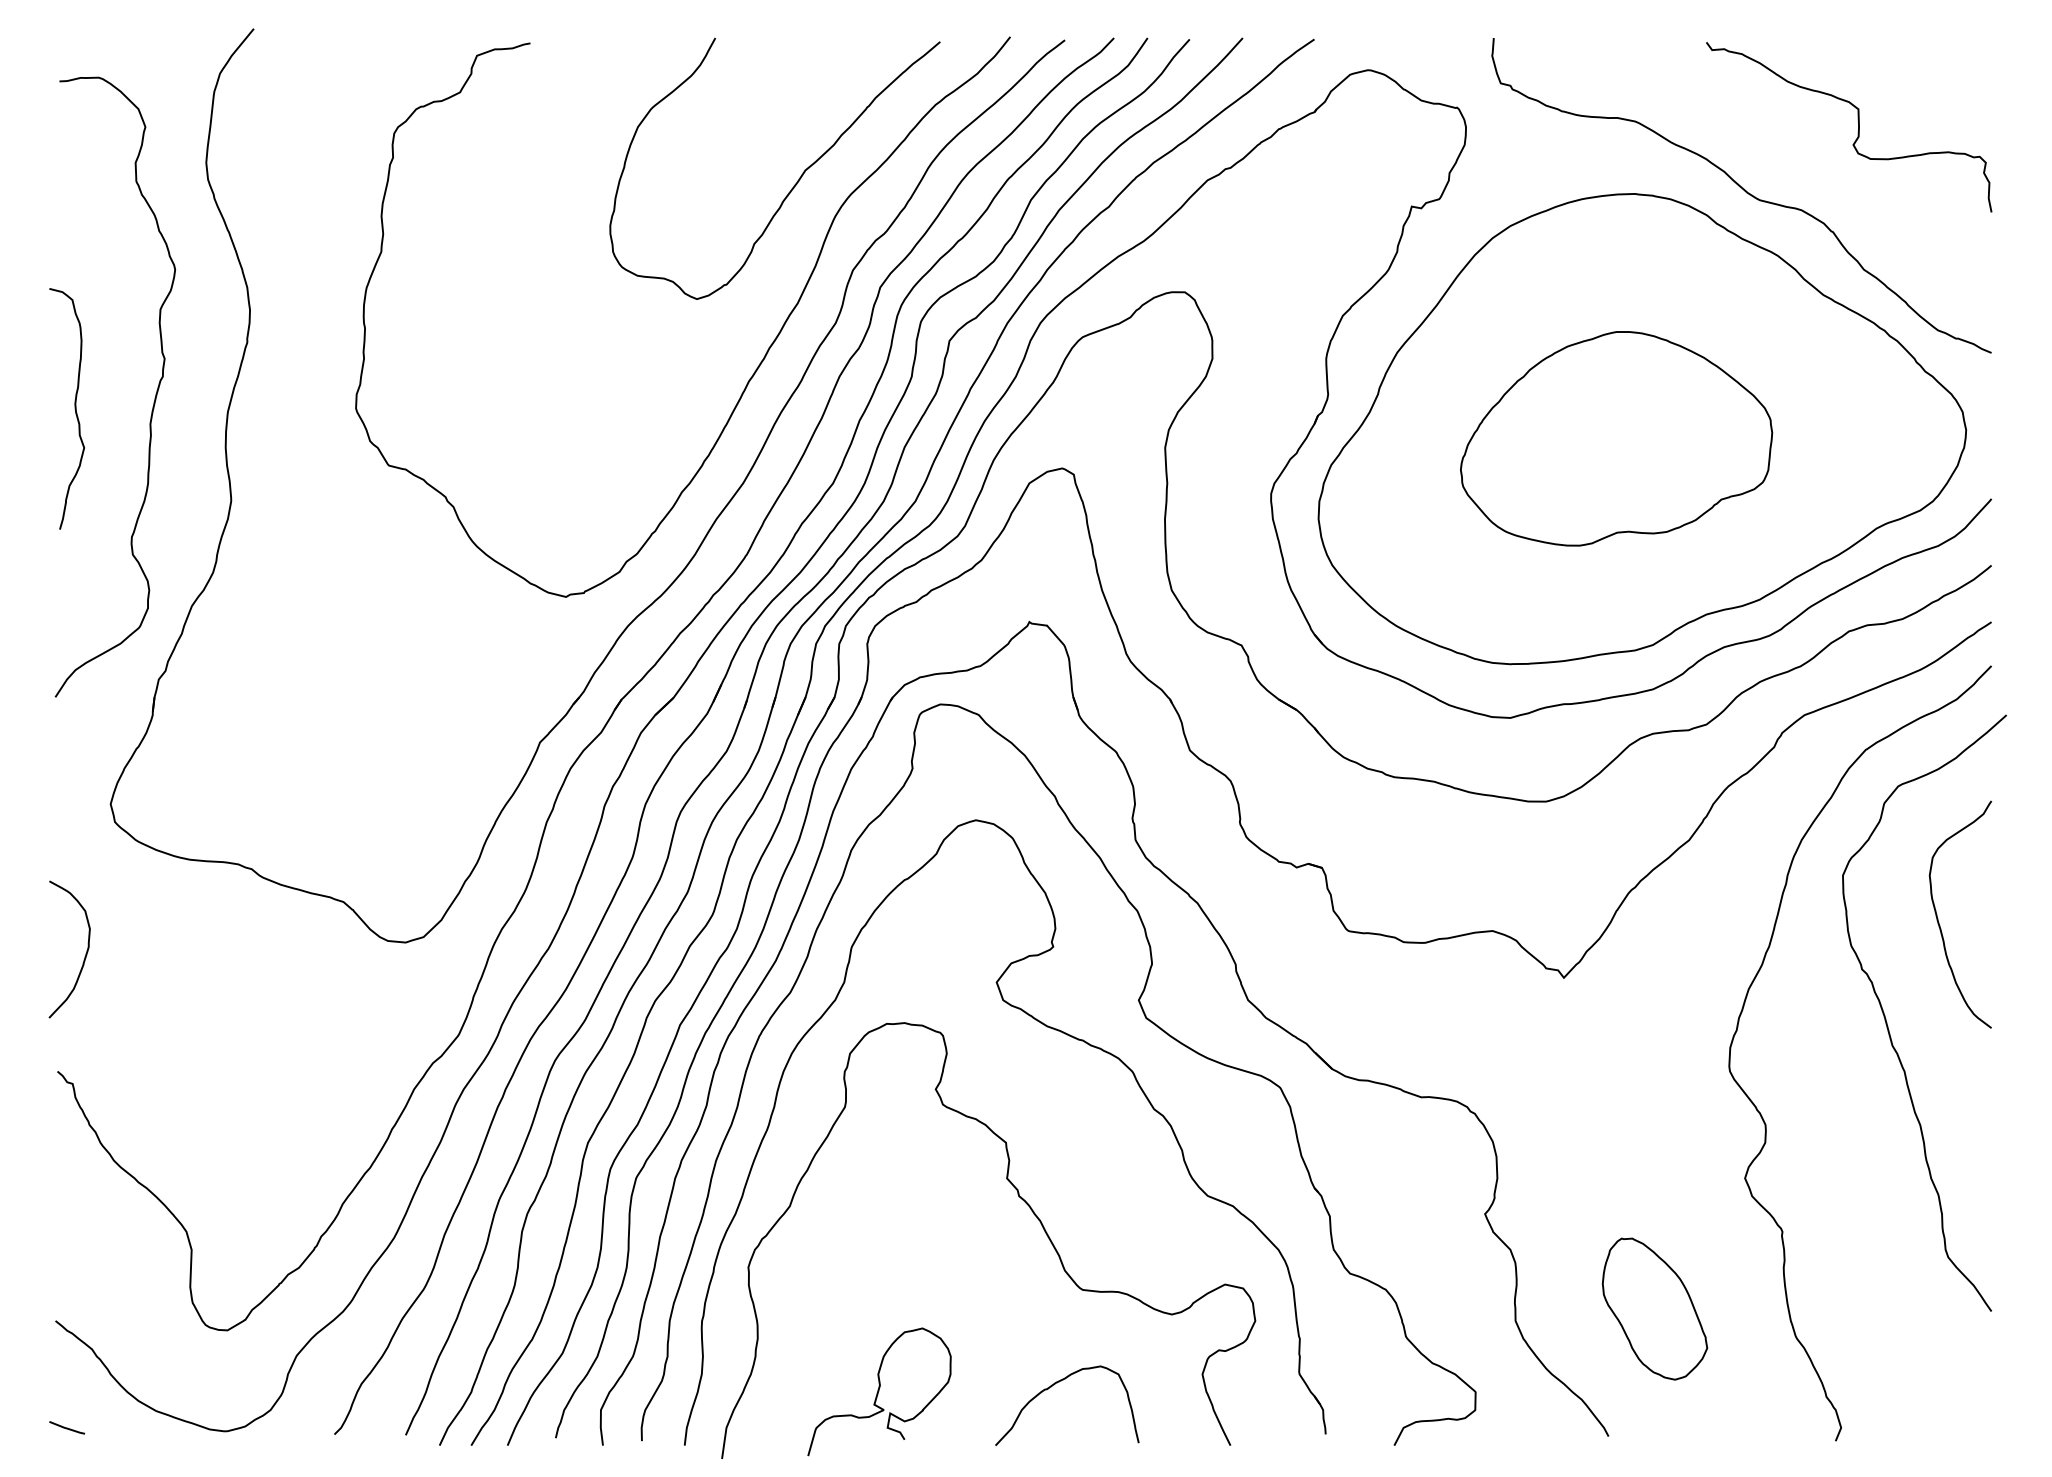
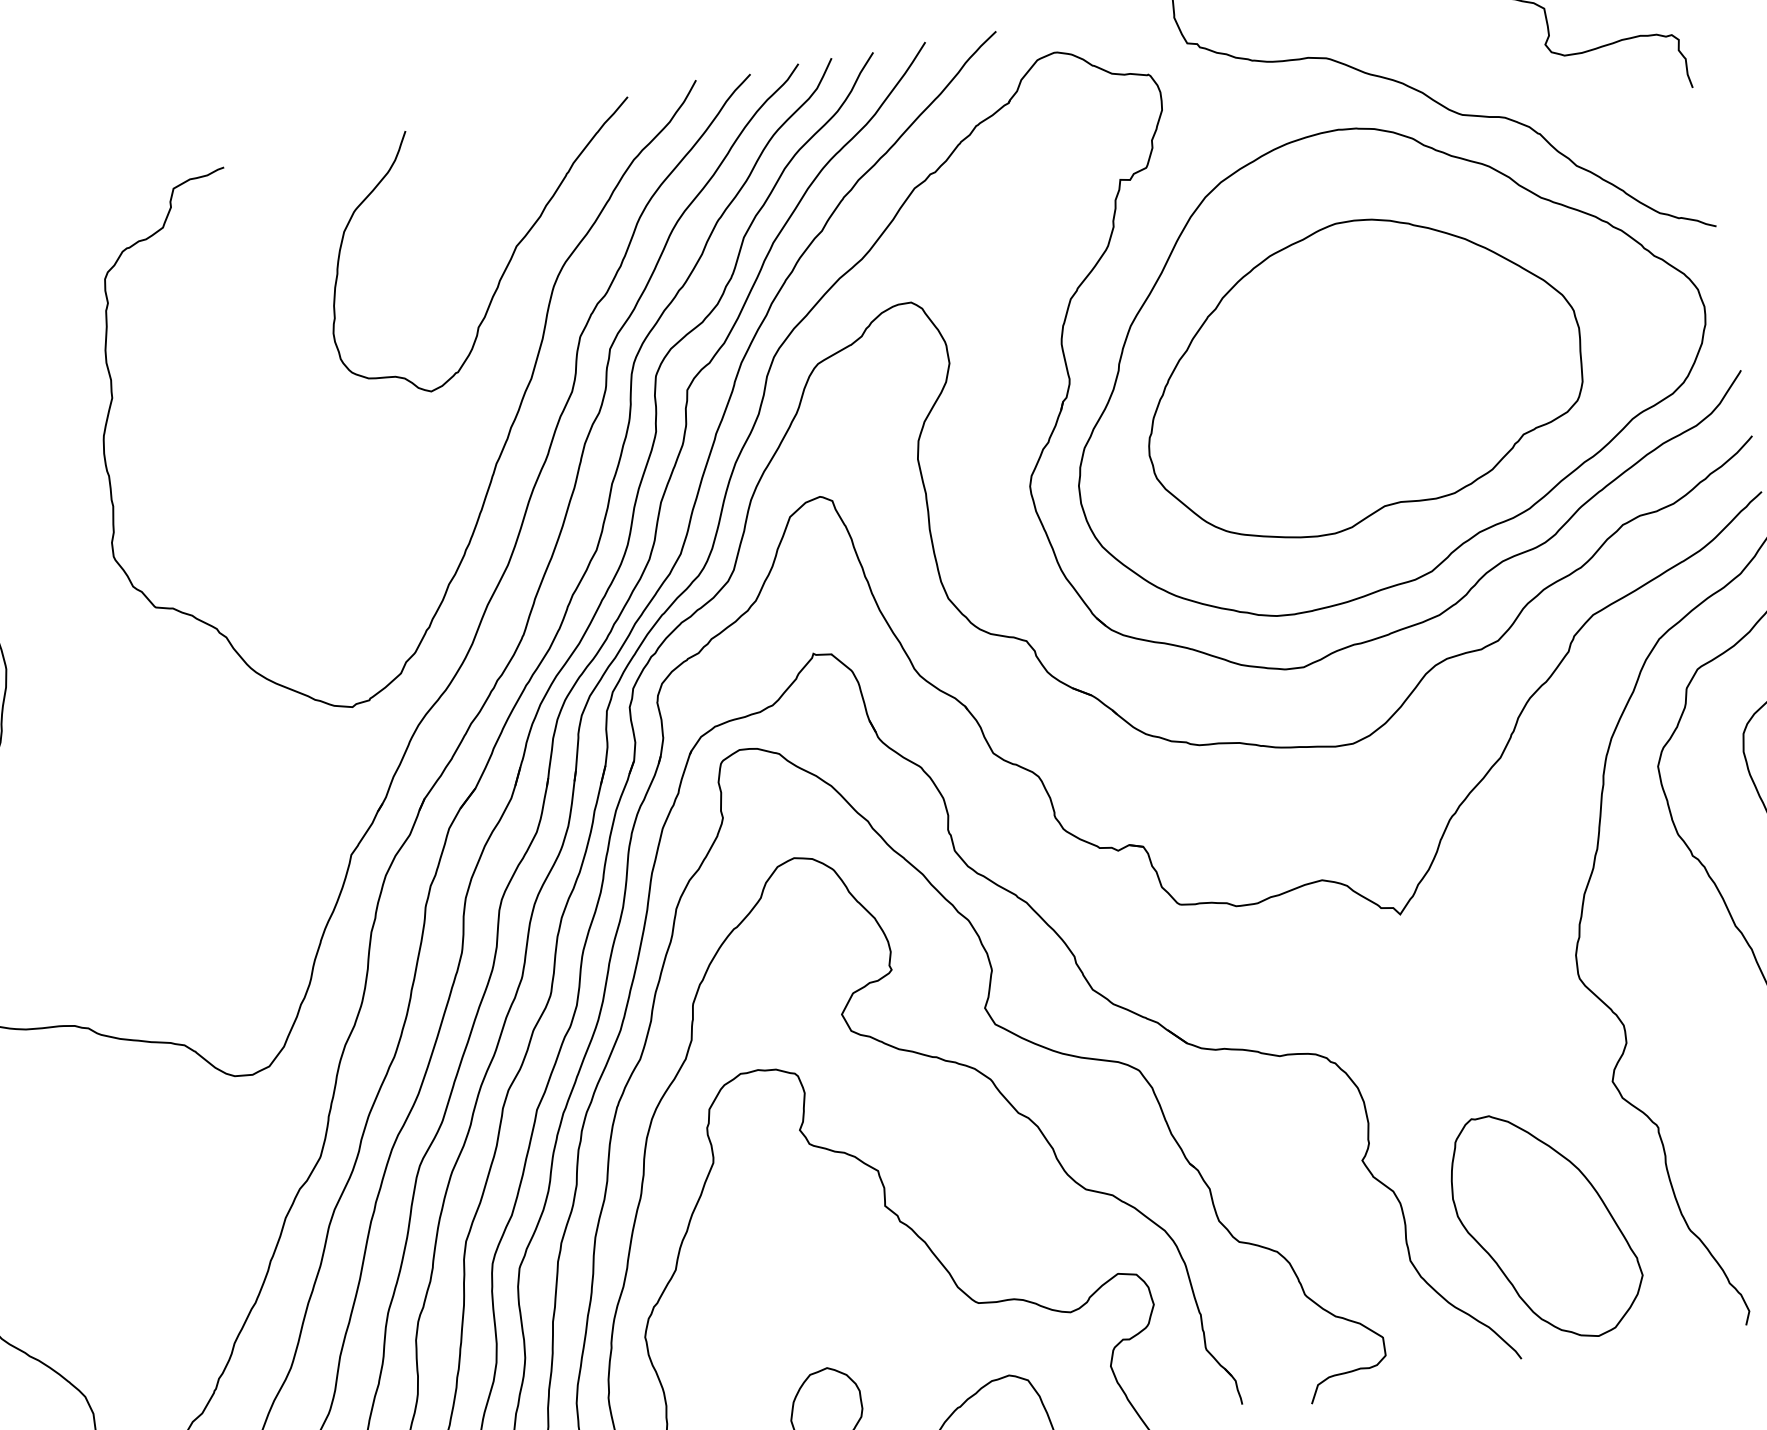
part: (1616, 438) -> (1361, 373), size x1.43
part: (1654, 1308) -> (1545, 1225), size x1.67

